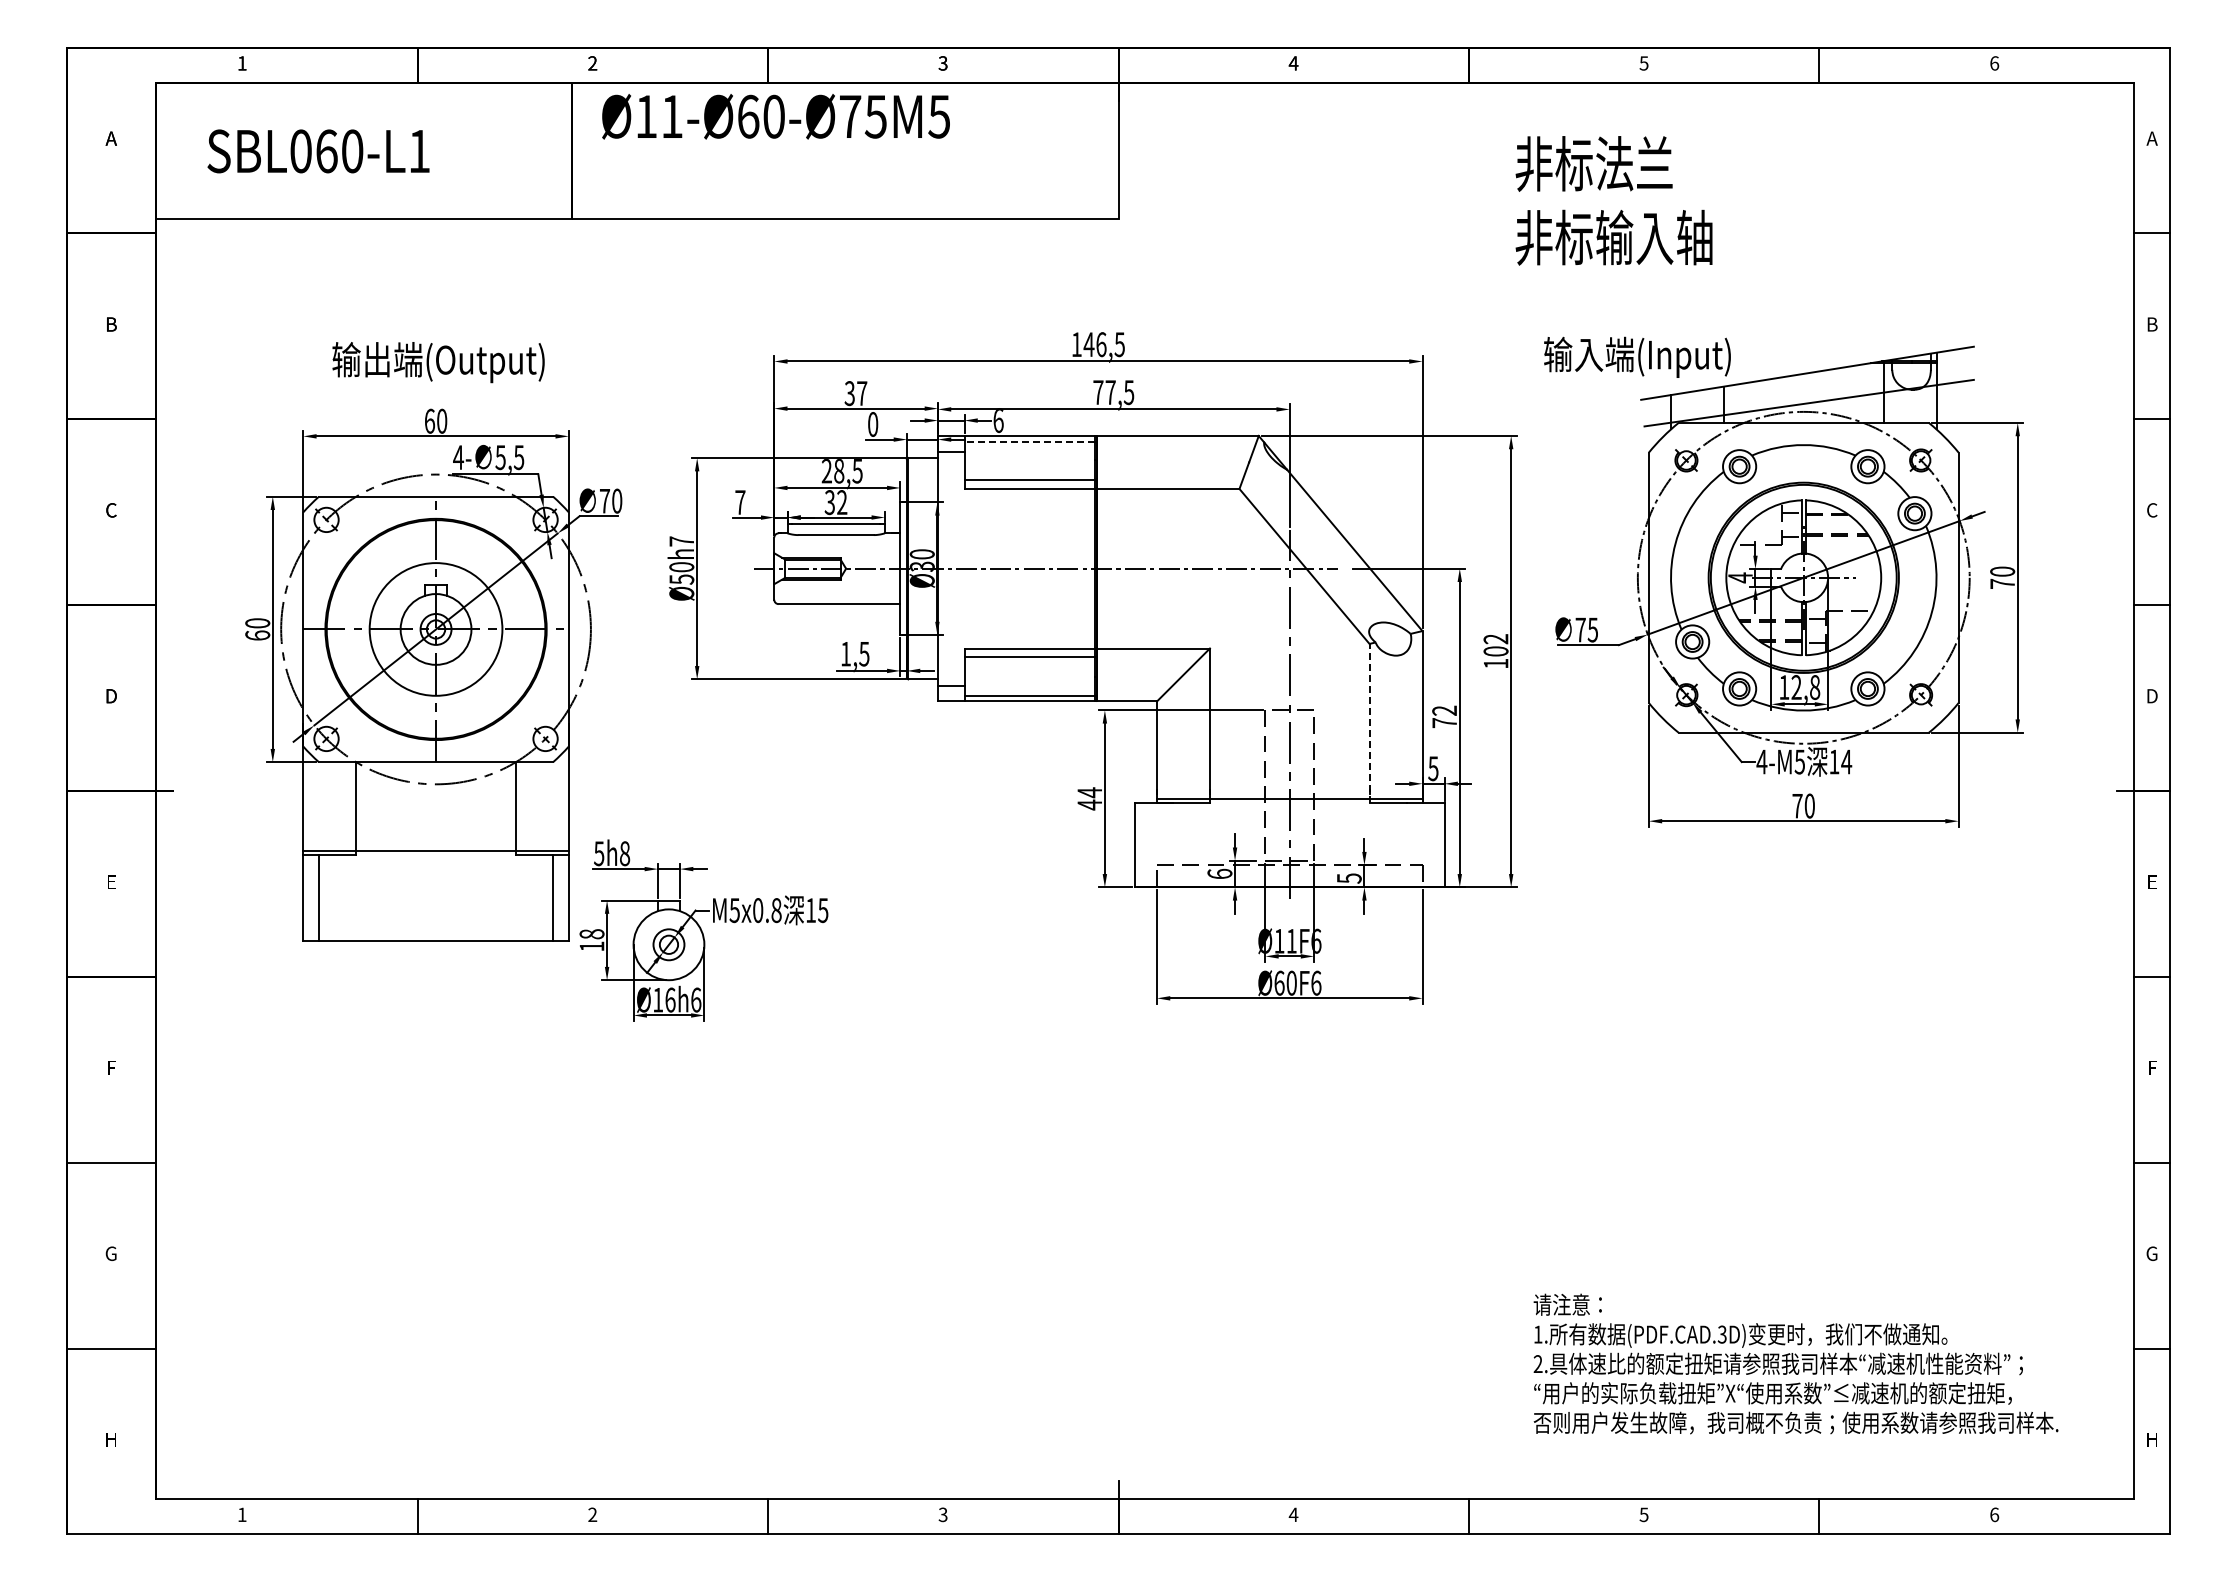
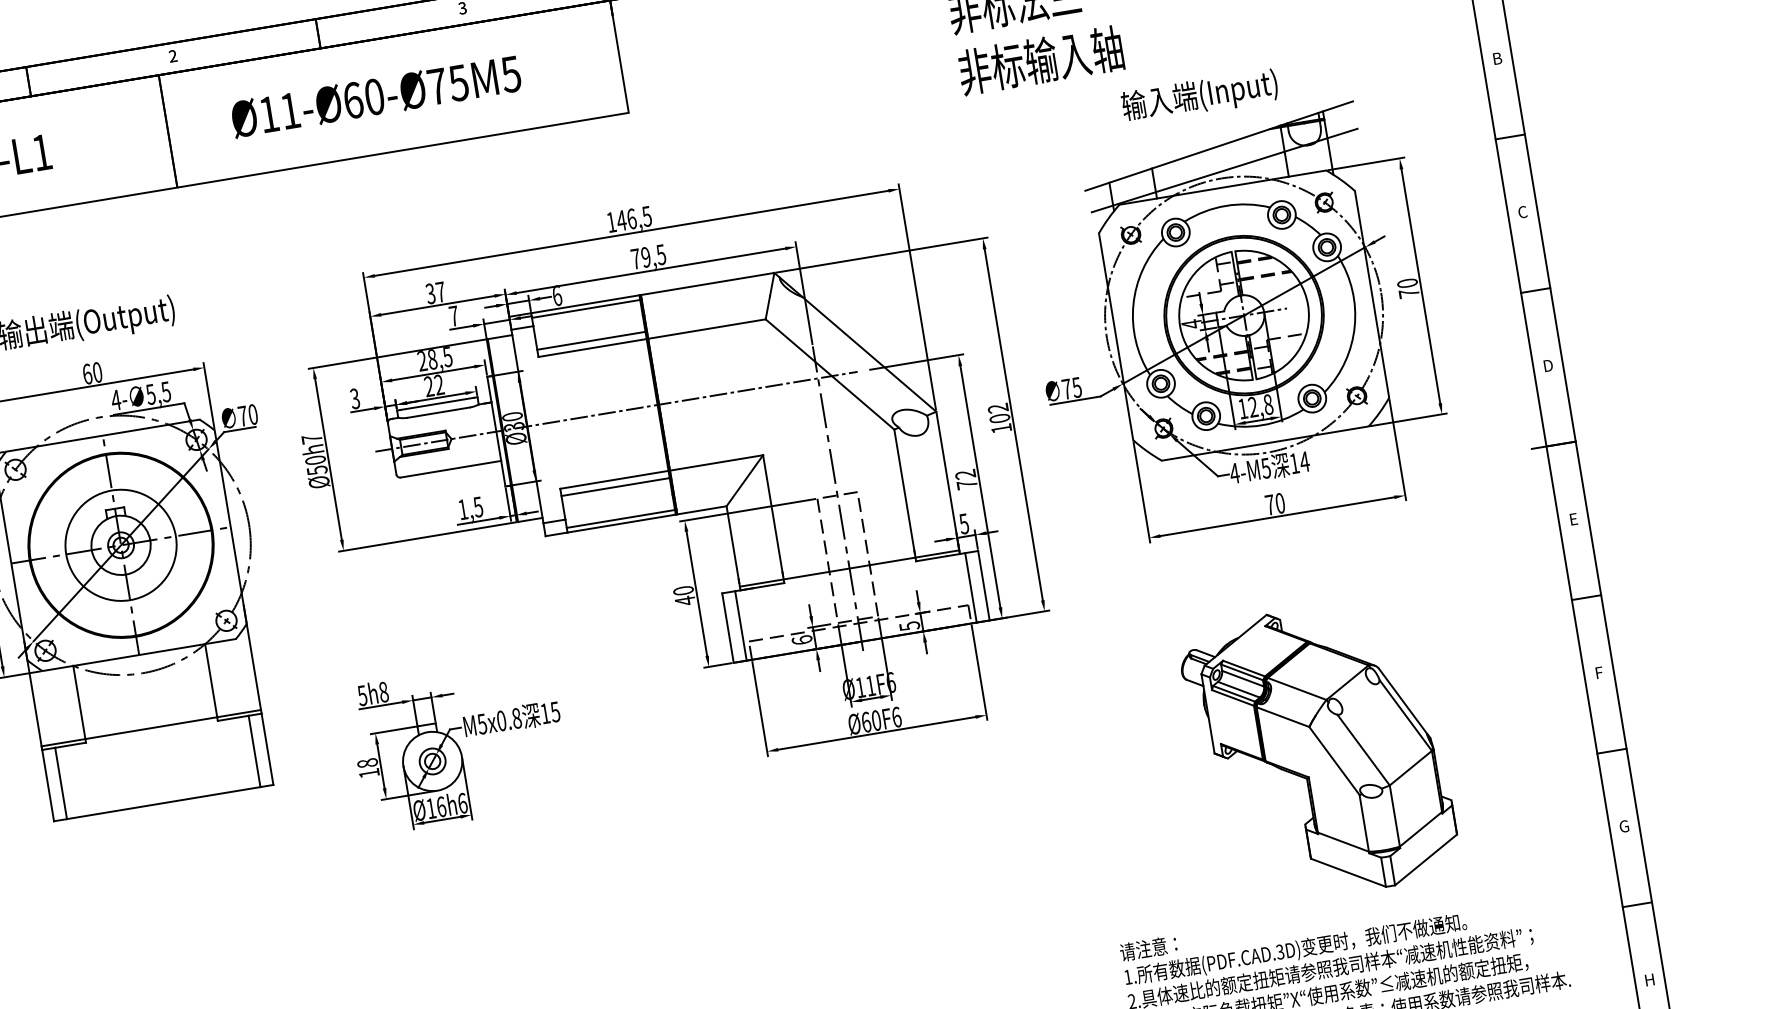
text: (775, 116) -> (375, 96), moved
text: (1637, 356) -> (1199, 95), moved
text: (1110, 392) -> (645, 257), 77,5 -> 79,5
text: (873, 424) -> (454, 316), 0 -> 7
line: (1029, 441) -> (585, 308), dashed -> solid
text: (740, 502) -> (355, 398), 7 -> 3
text: (829, 502) -> (428, 386), 32 -> 22
line: (1369, 723) -> (905, 495), dashed -> solid
text: (1089, 792) -> (683, 590), 44 -> 40
line: (1150, 845) -> (740, 626), added
line: (1428, 845) -> (970, 588), added
part: (703, 930) -> (459, 744), moved
part: (1807, 1106) -> (1319, 751), added

